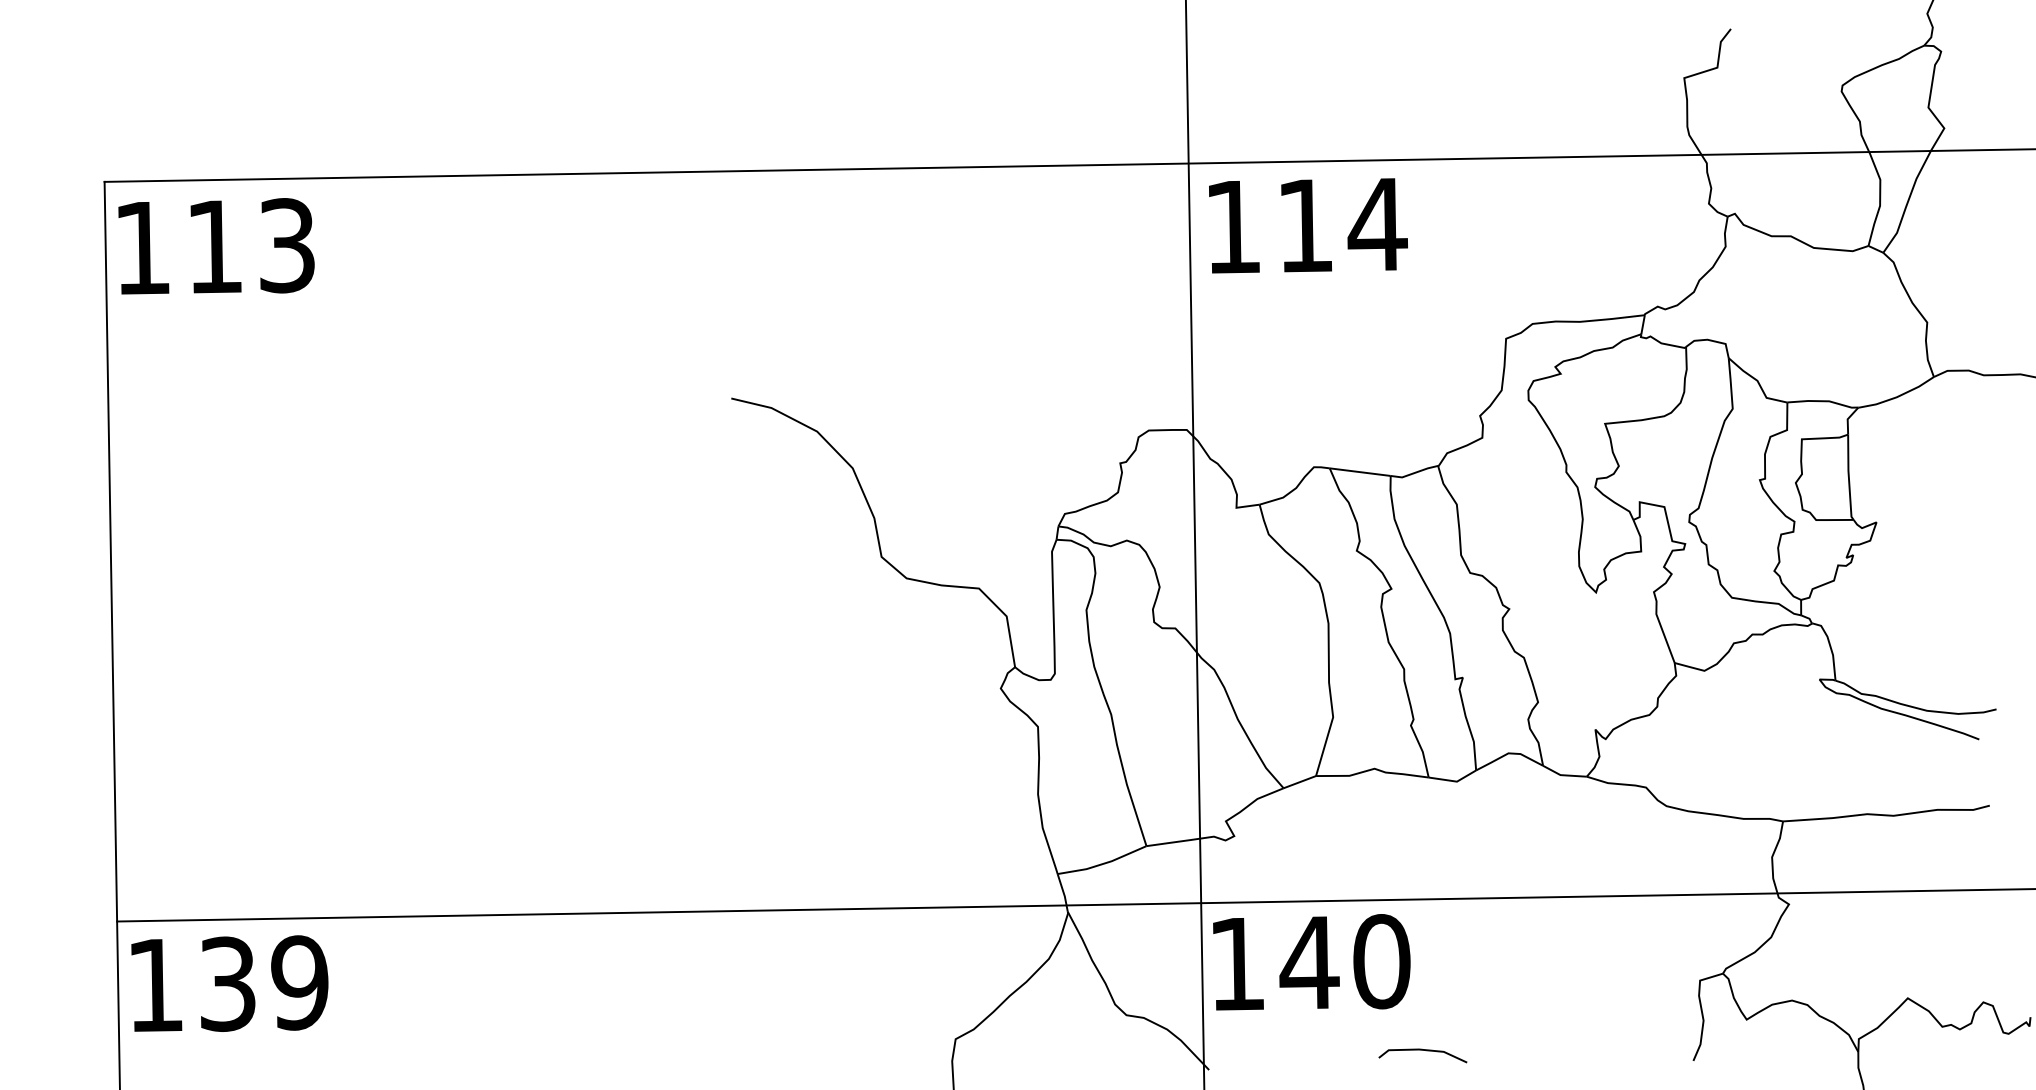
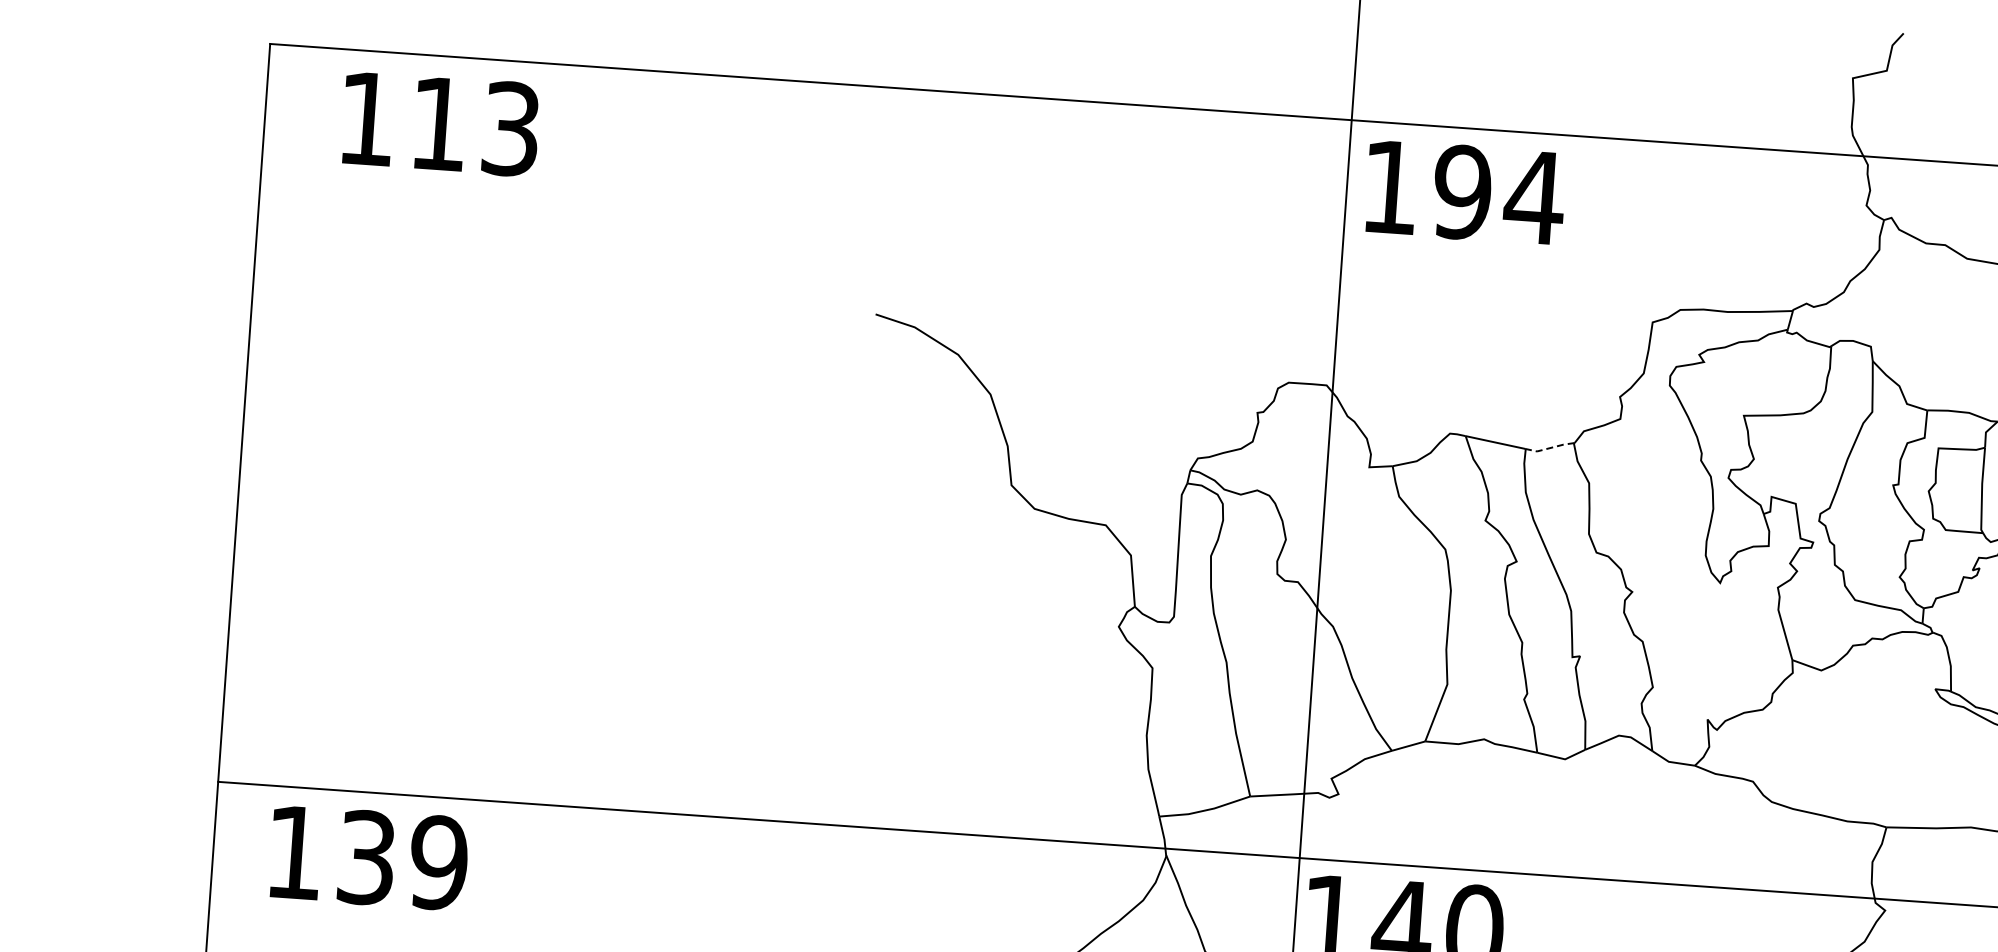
text: (1304, 225) -> (1461, 191), 114 -> 194
text: (216, 246) -> (440, 123), moved
line: (1414, 472) -> (1549, 447), solid -> dashed
text: (229, 983) -> (368, 857), moved

